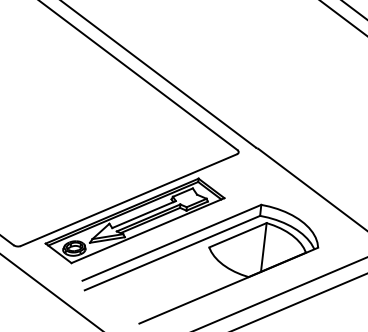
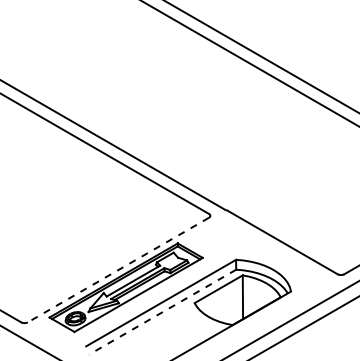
line: (128, 200) -> (118, 270), solid -> dashed
line: (172, 253) -> (162, 312), solid -> dashed

